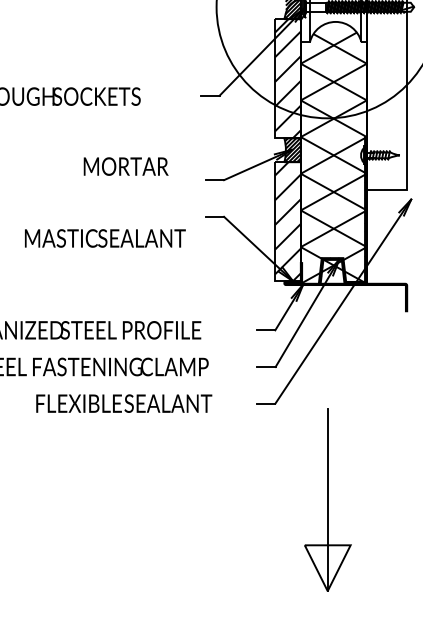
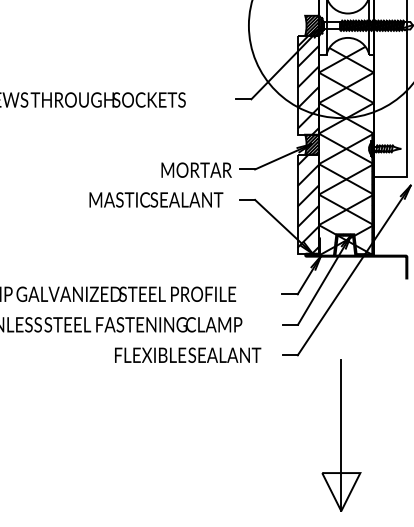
text: (125, 165) -> (196, 169), moved
text: (105, 237) -> (156, 199), moved
text: (124, 402) -> (188, 354), moved

